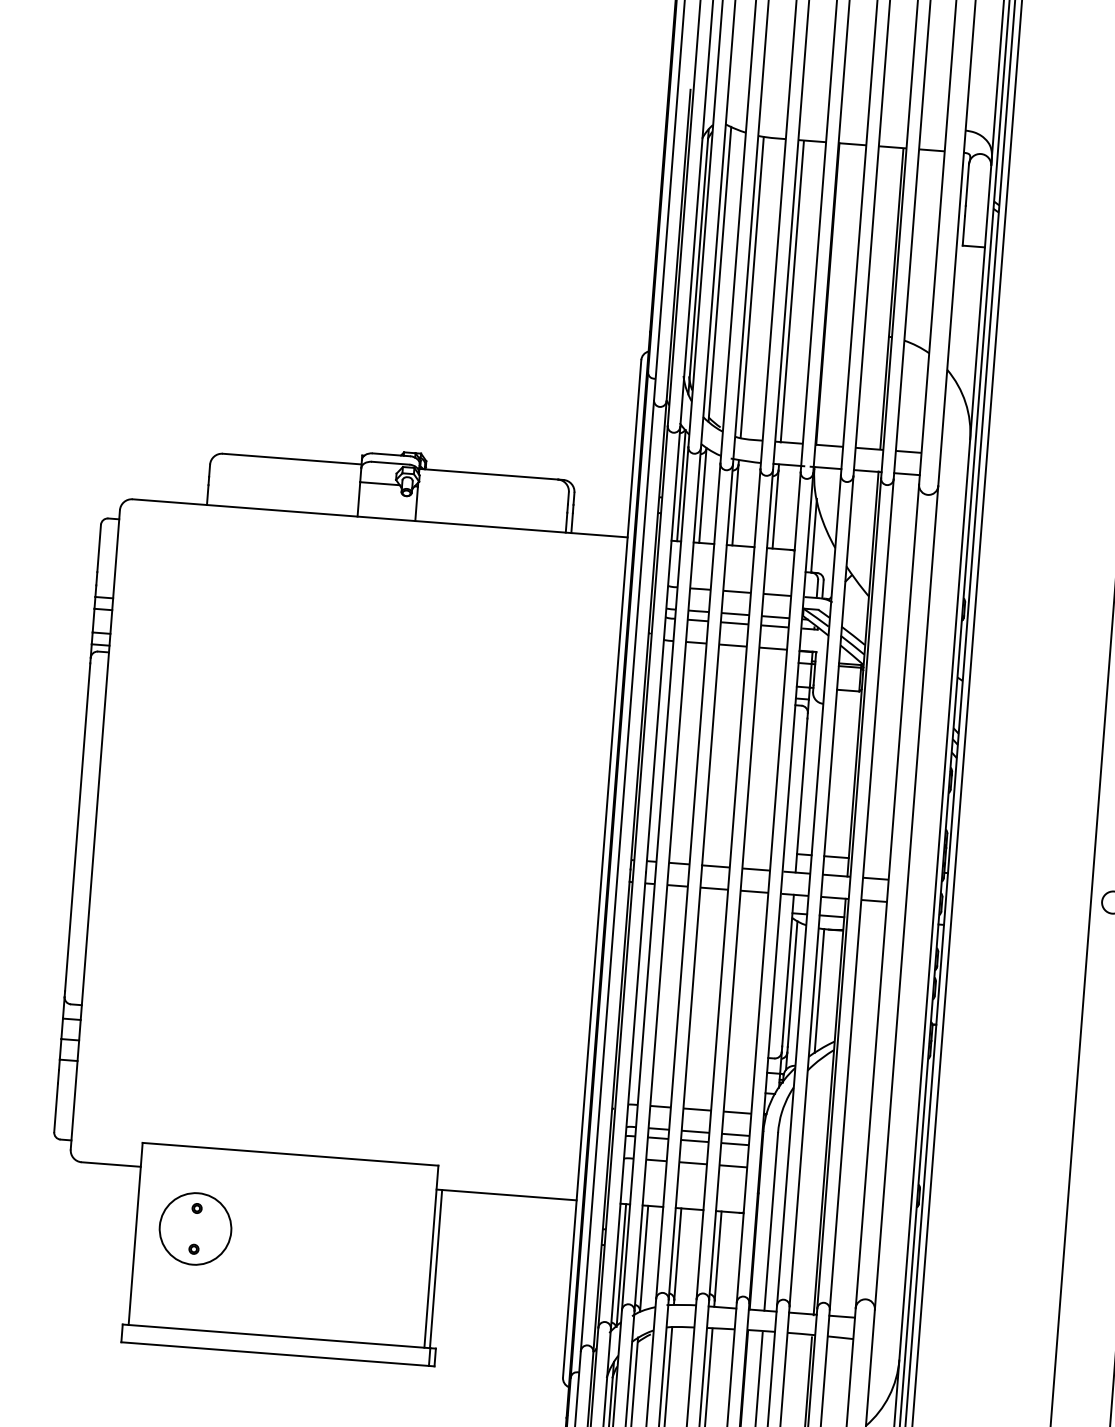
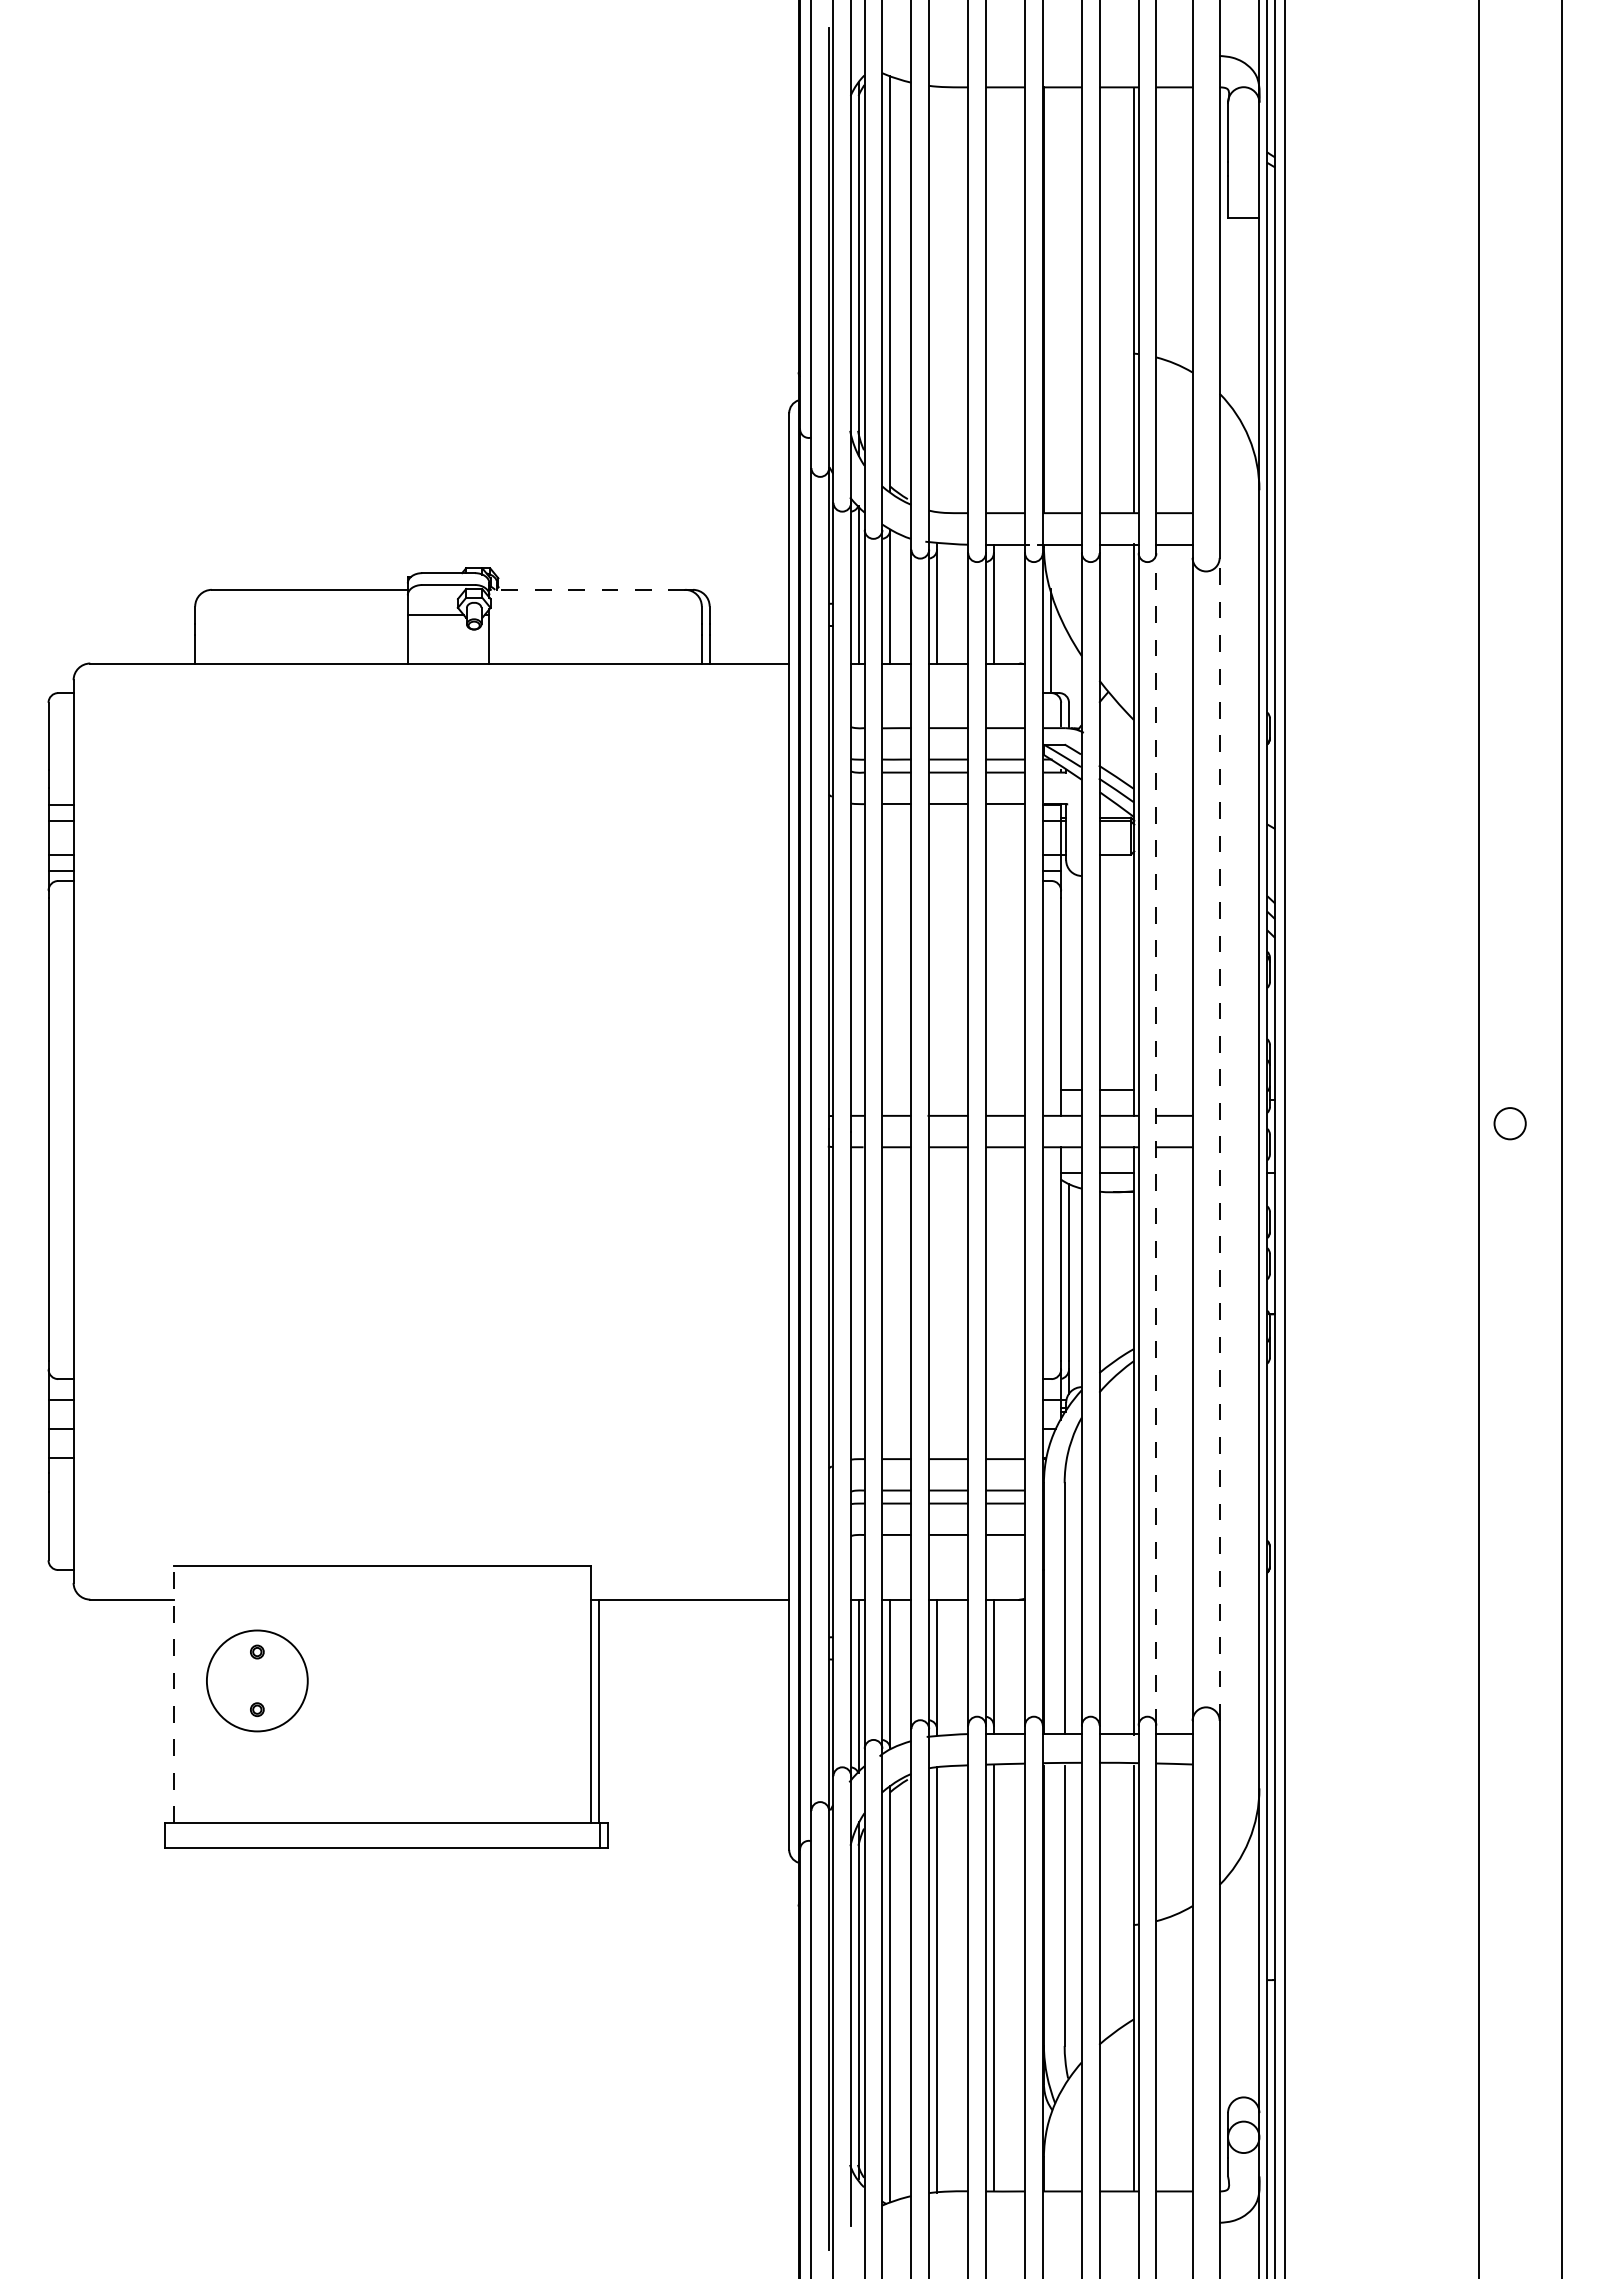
line: (752, 287) -> (937, 299), removed
line: (792, 291) -> (993, 300), removed
line: (488, 473) -> (587, 589), solid -> dashed
line: (861, 893) -> (1156, 1138), solid -> dashed
line: (906, 897) -> (1219, 1138), solid -> dashed
line: (819, 990) -> (1107, 1279), removed
line: (135, 1233) -> (173, 1694), solid -> dashed

